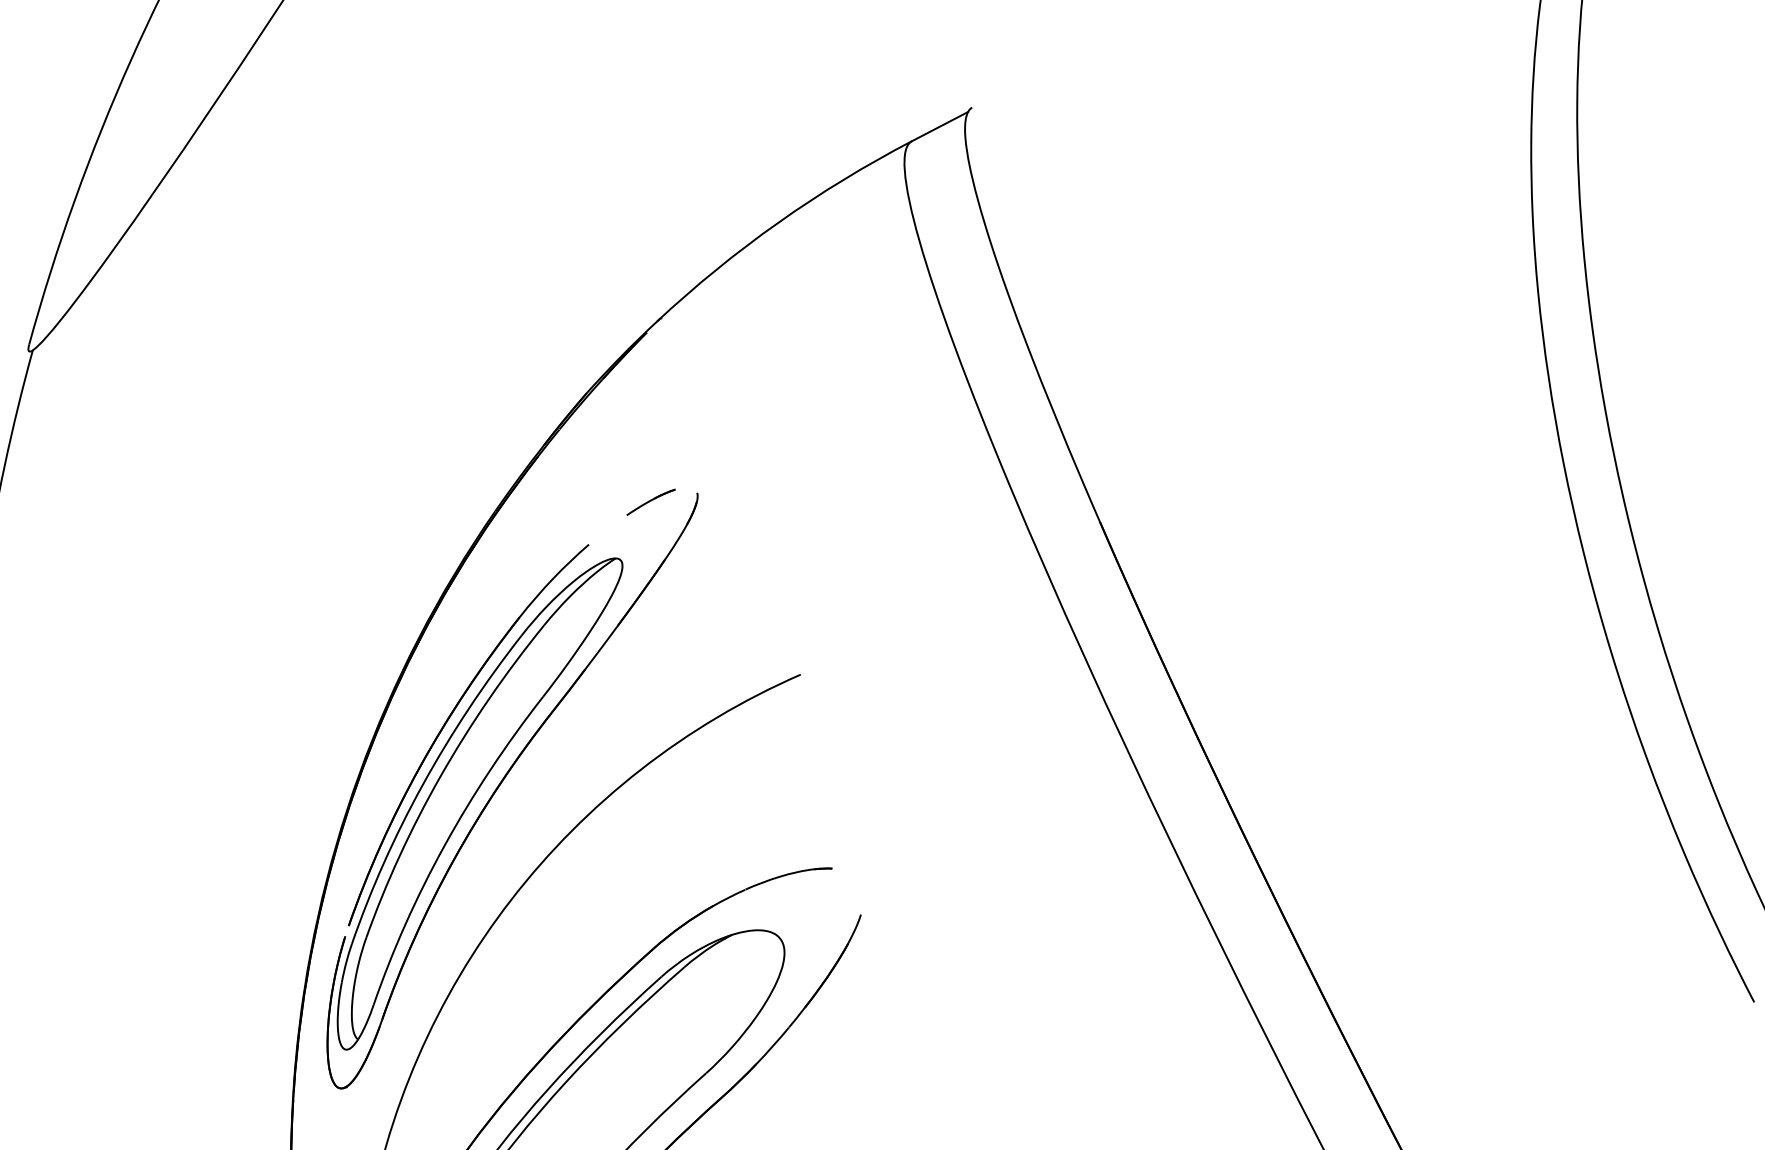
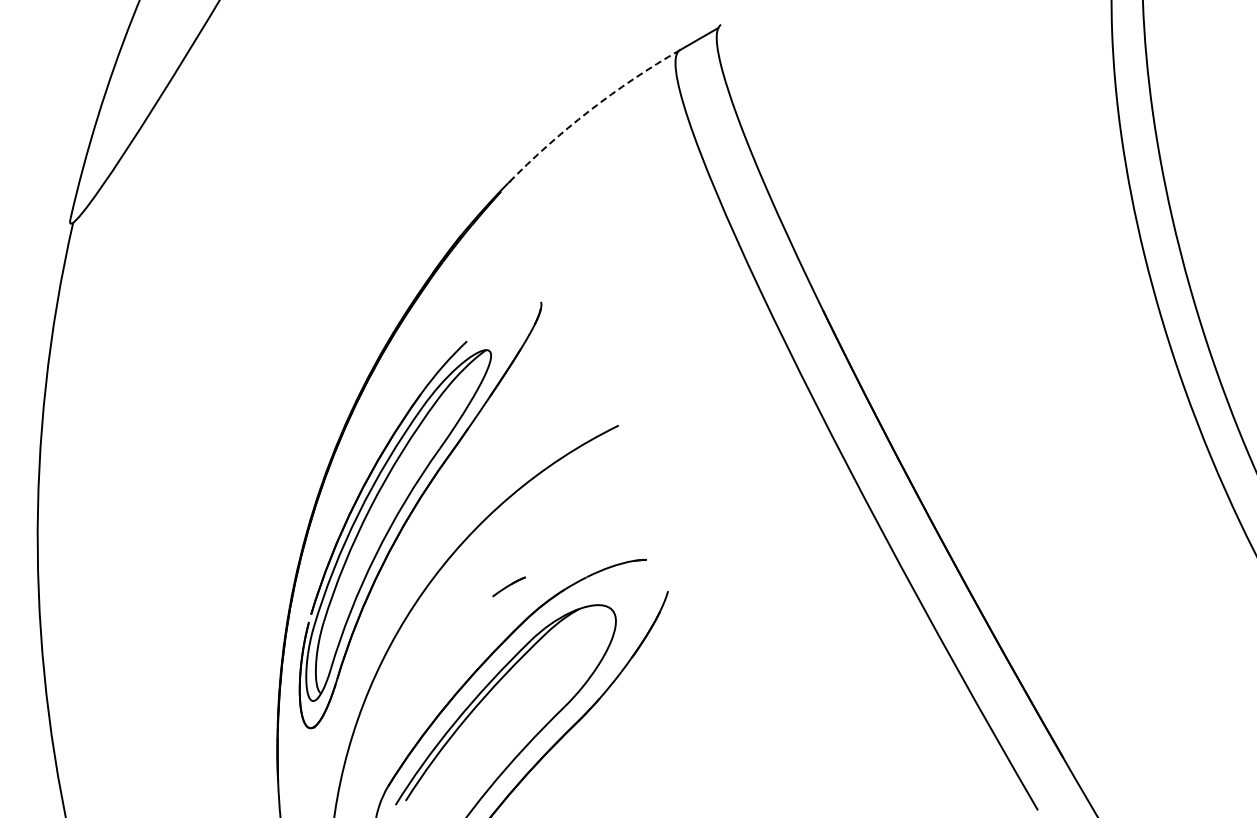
arc: (778, 222) -> (589, 110), solid -> dashed
part: (650, 501) -> (508, 586), moved

